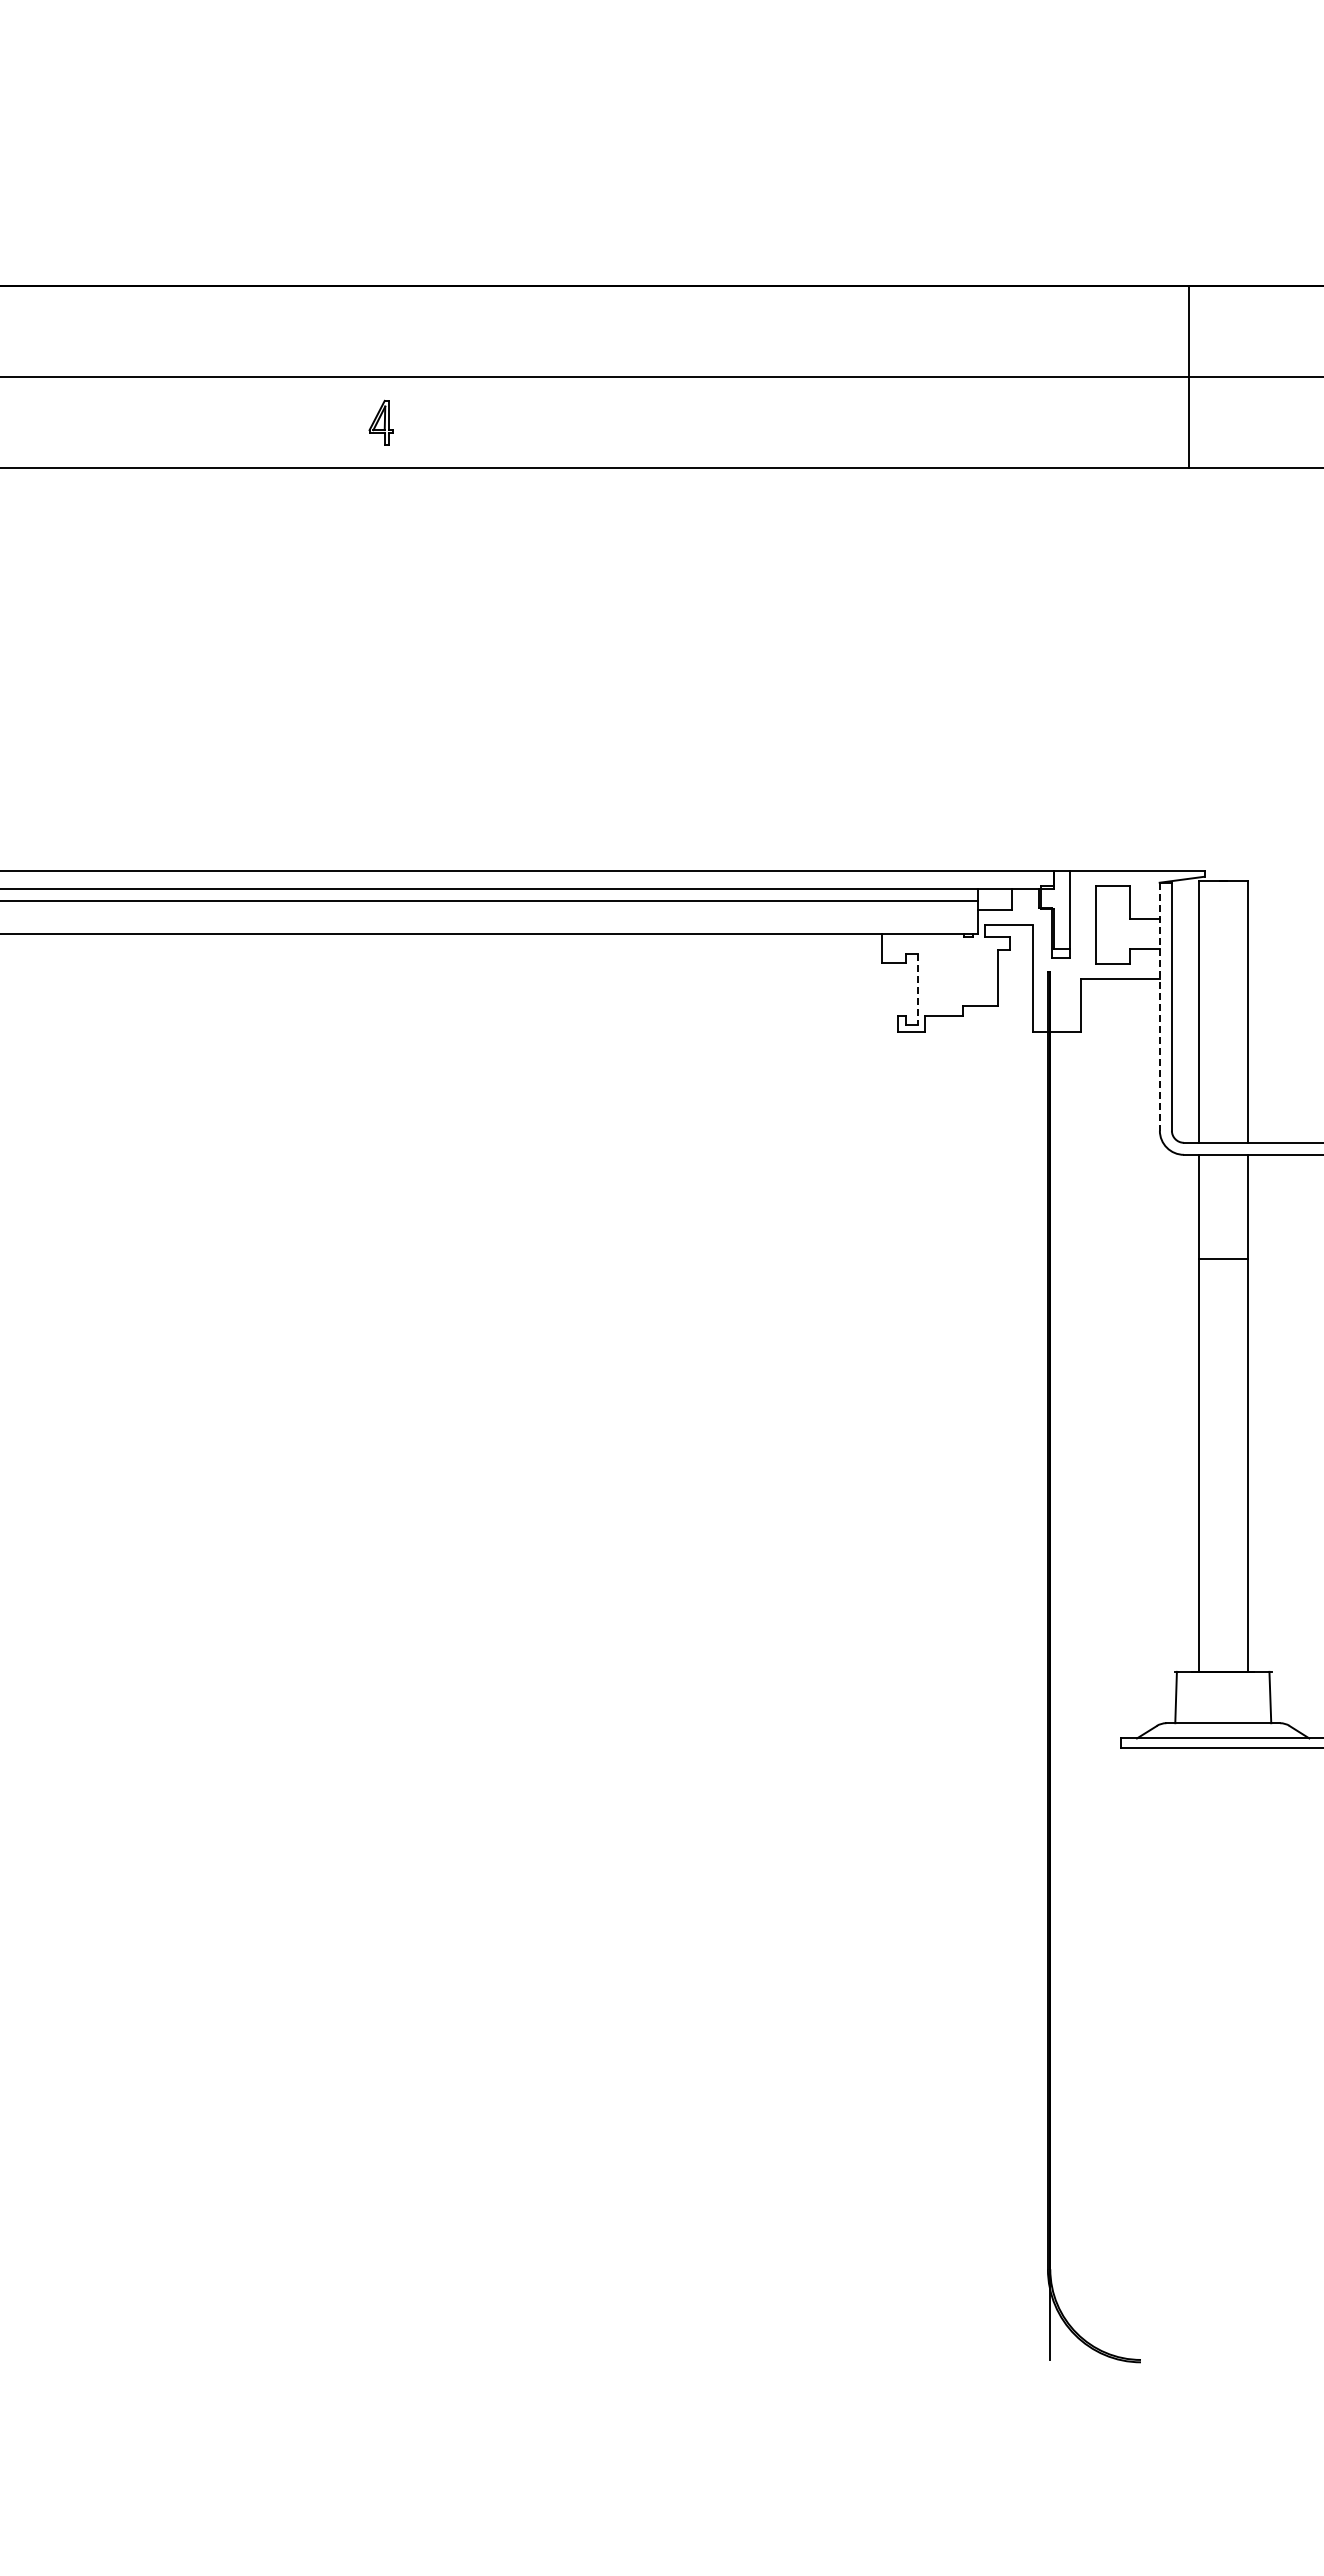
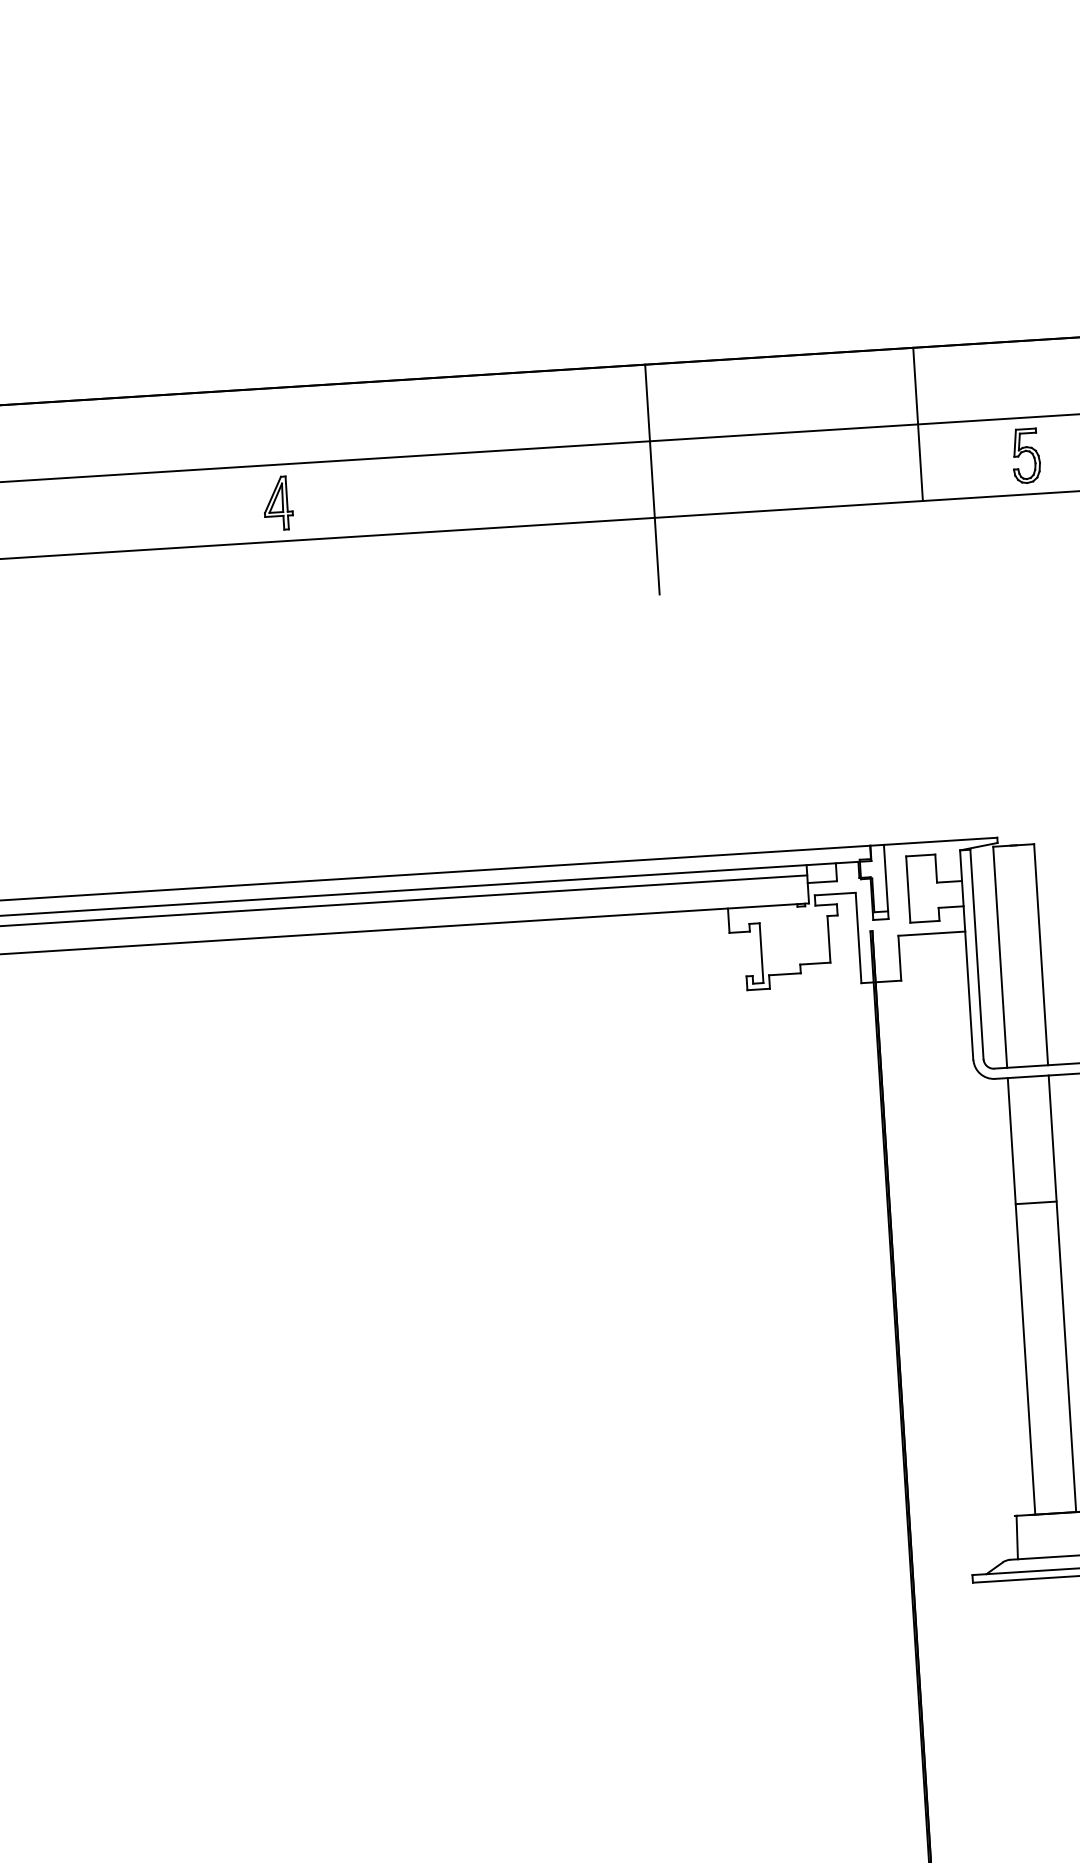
line: (1188, 376) -> (917, 423), moved
part: (380, 422) -> (277, 503), size x1.43
line: (824, 422) -> (652, 479), added
part: (1266, 422) -> (1025, 456), added
line: (917, 989) -> (761, 953), dashed -> solid
line: (1159, 1006) -> (966, 954), dashed -> solid
line: (1223, 1259) -> (1036, 1203), moved

